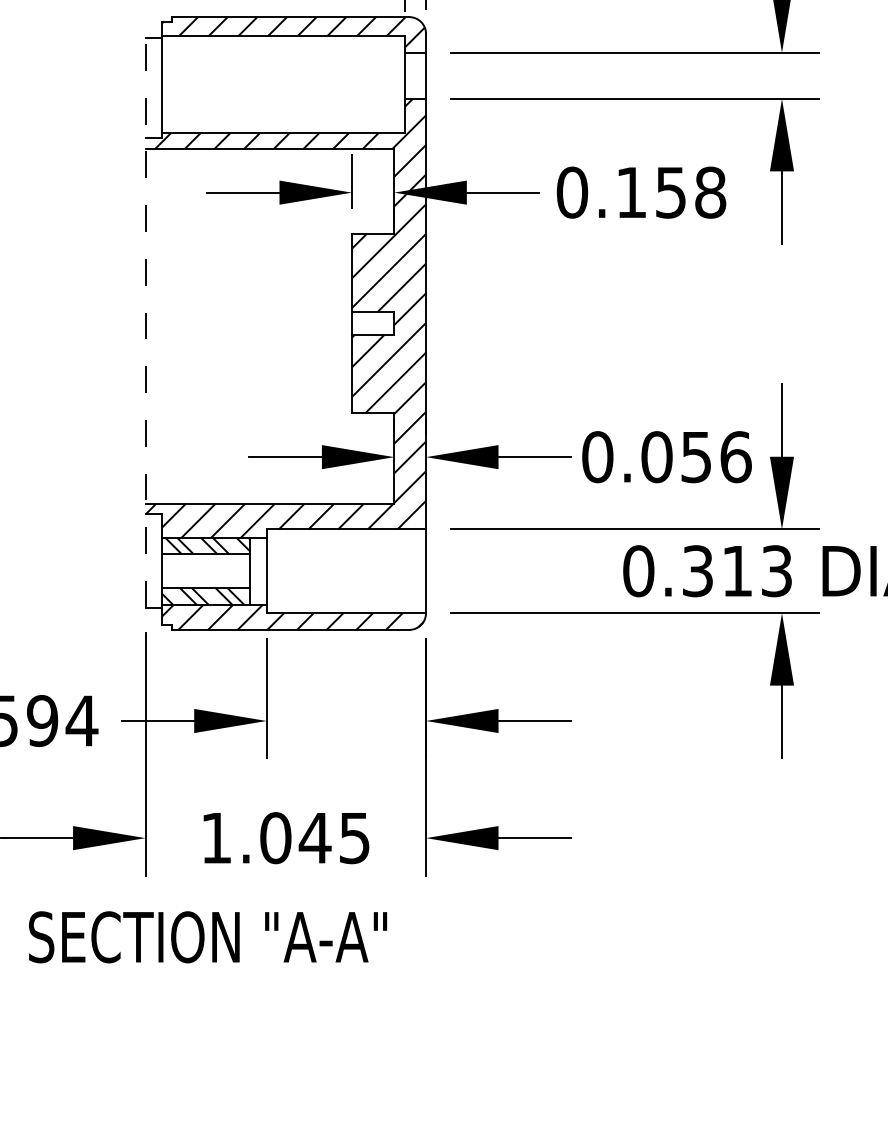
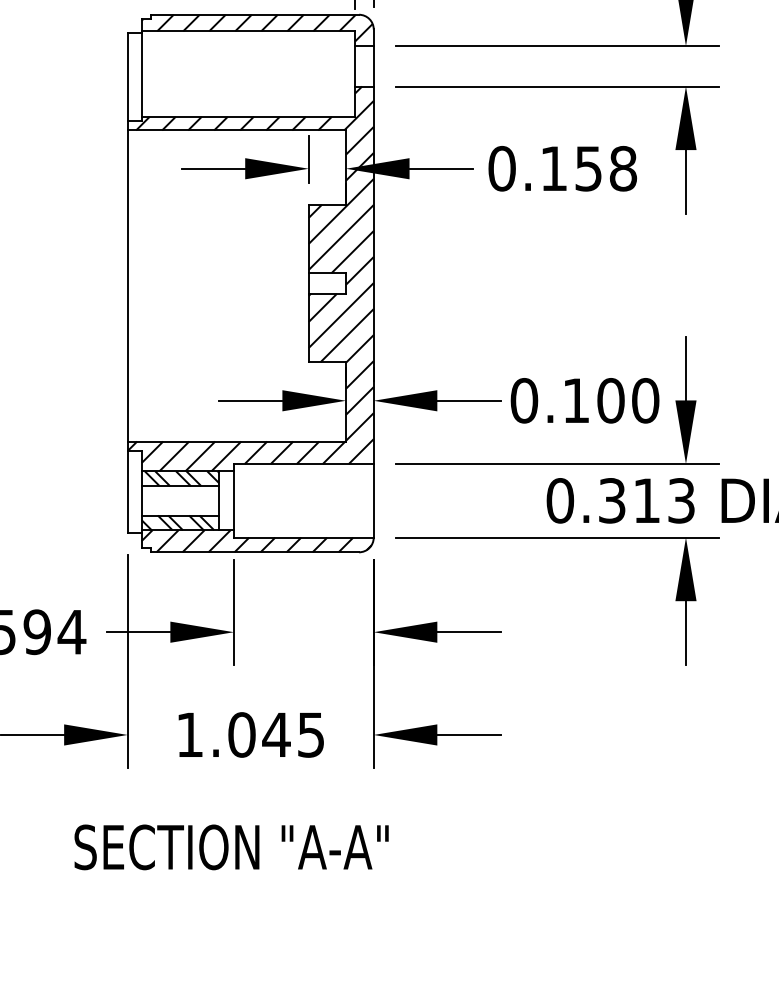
line: (145, 322) -> (127, 282), dashed -> solid
text: (696, 457) -> (610, 401), 0.056 -> 0.100
text: (208, 937) -> (232, 847), moved

